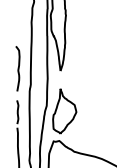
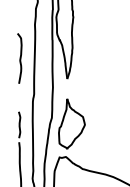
curve: (17, 68) -> (19, 58), moved

